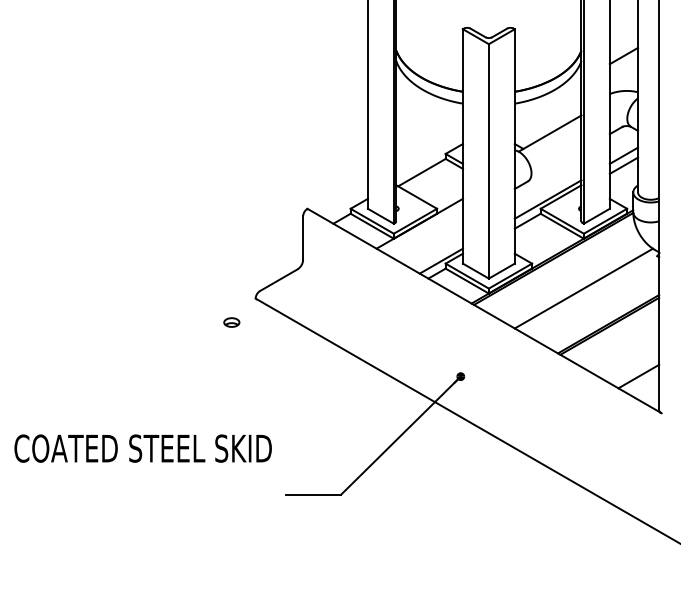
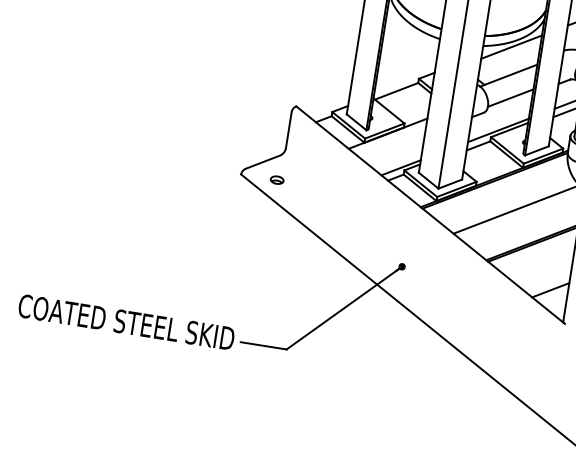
line: (547, 99) -> (511, 46), added
line: (556, 159) -> (510, 98), added
part: (231, 322) -> (276, 180), moved
text: (142, 448) -> (126, 322), moved

